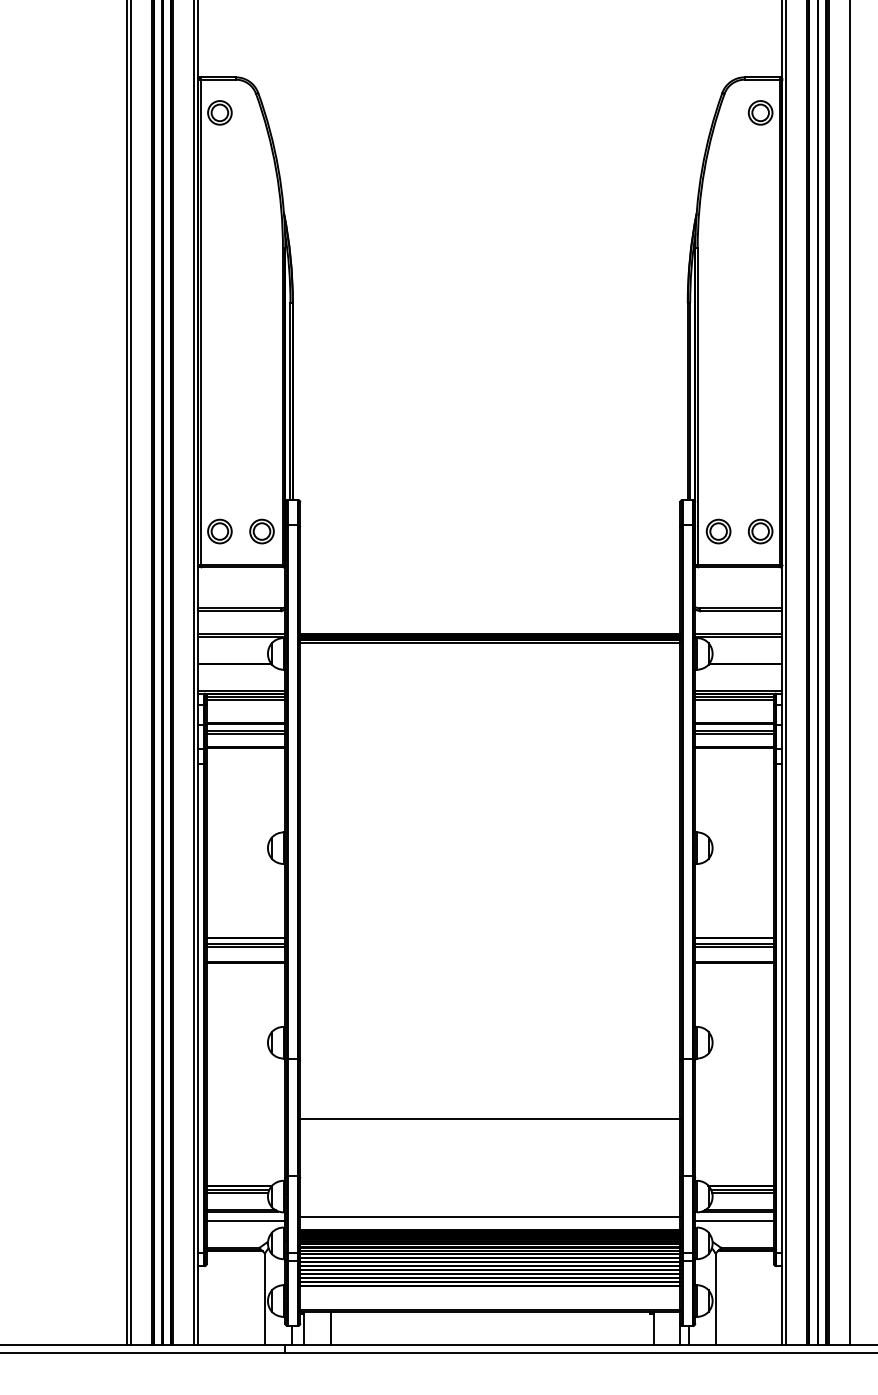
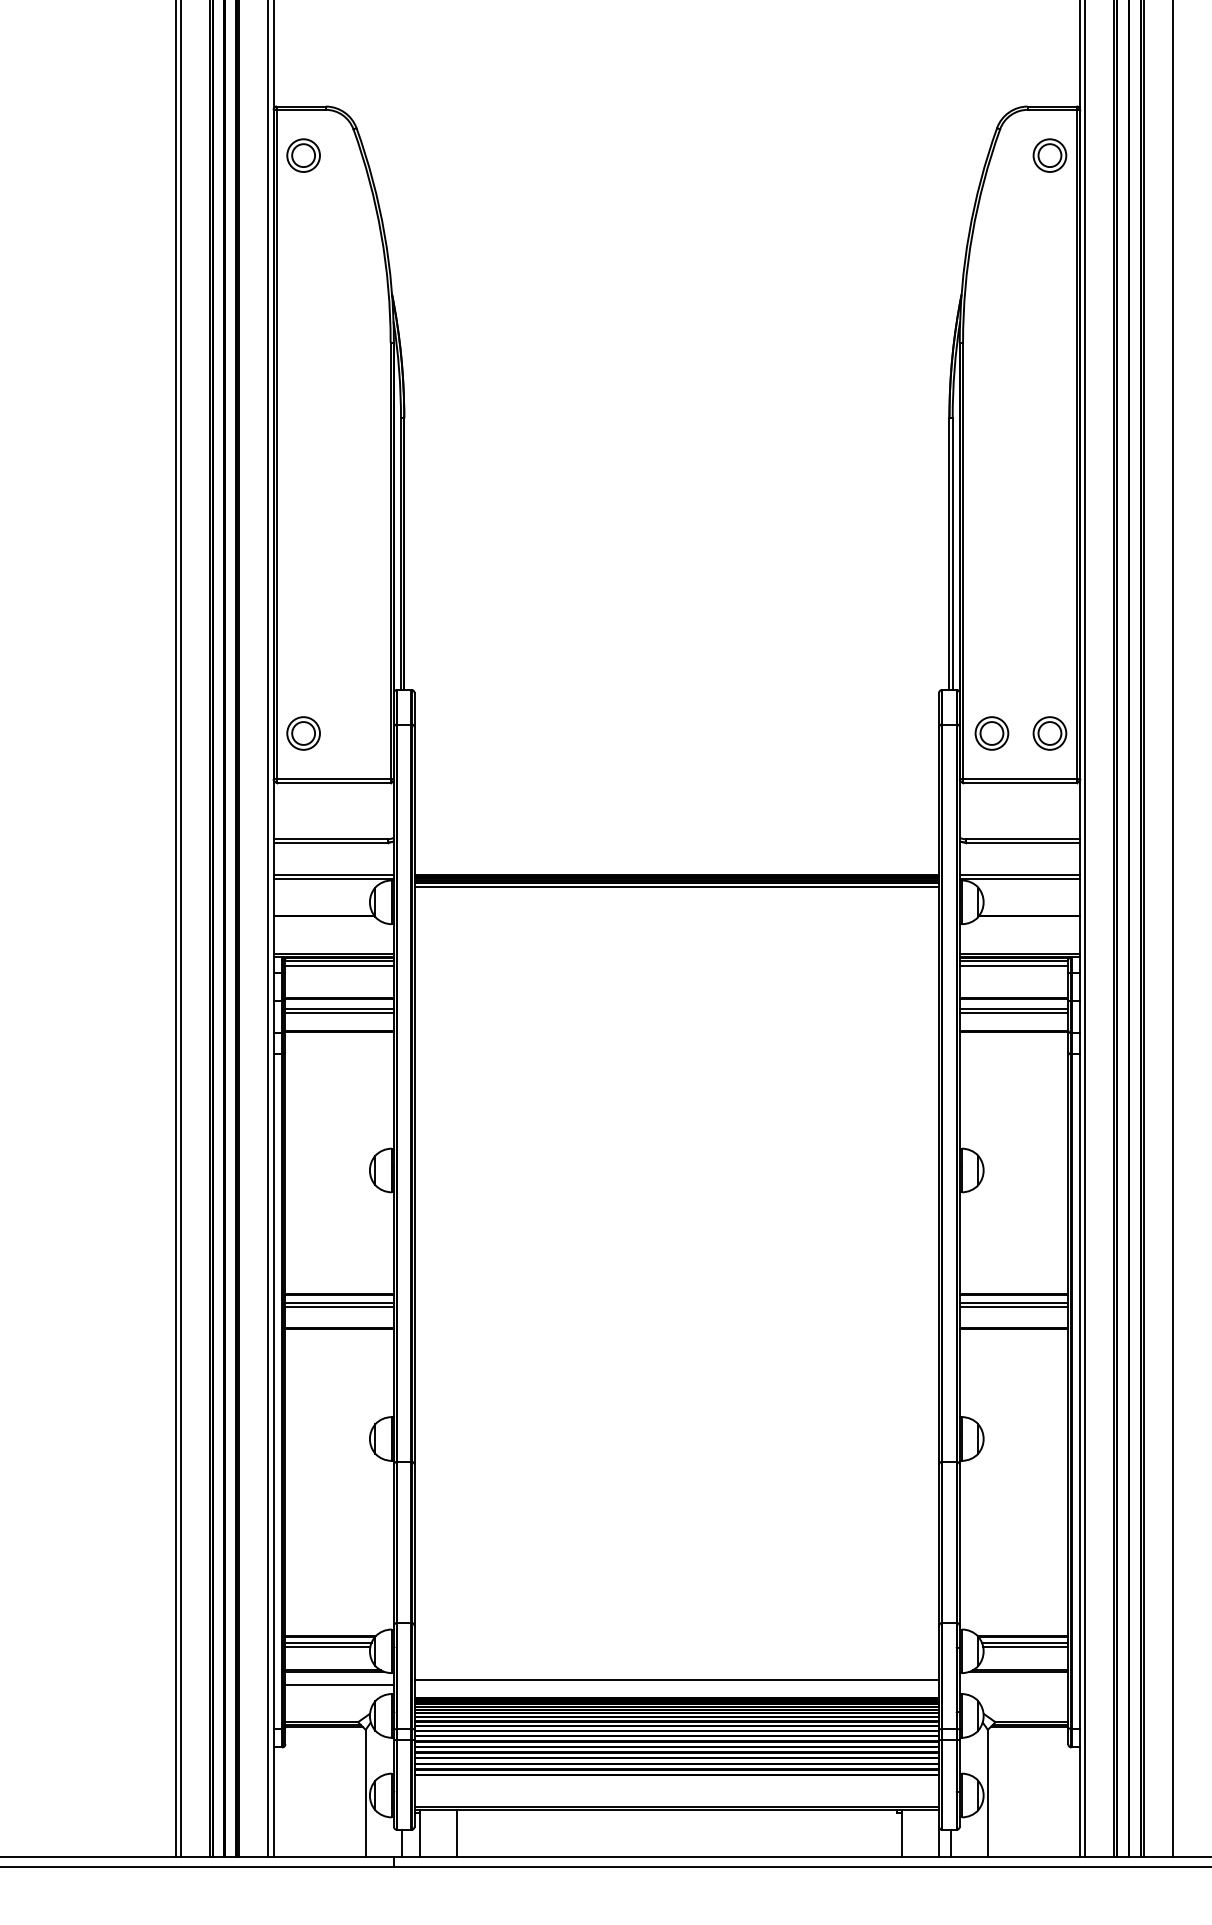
part: (261, 531) -> (361, 733), removed
line: (490, 1119) -> (677, 1544), removed
line: (734, 1221) -> (1013, 1685), removed

